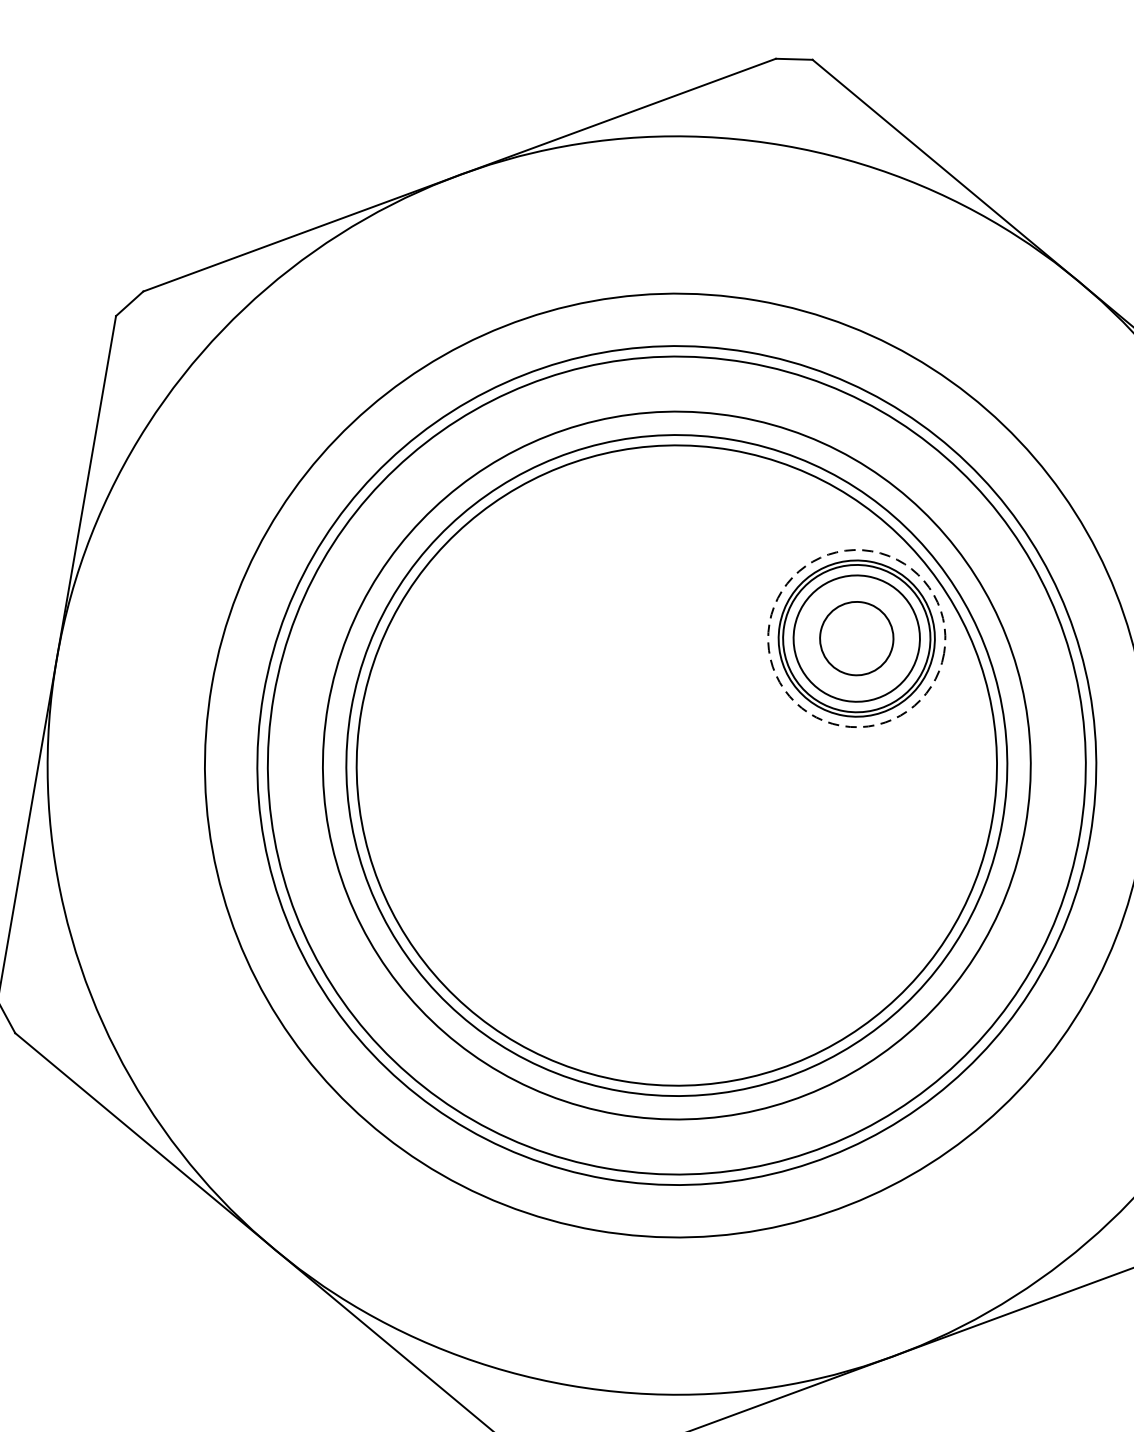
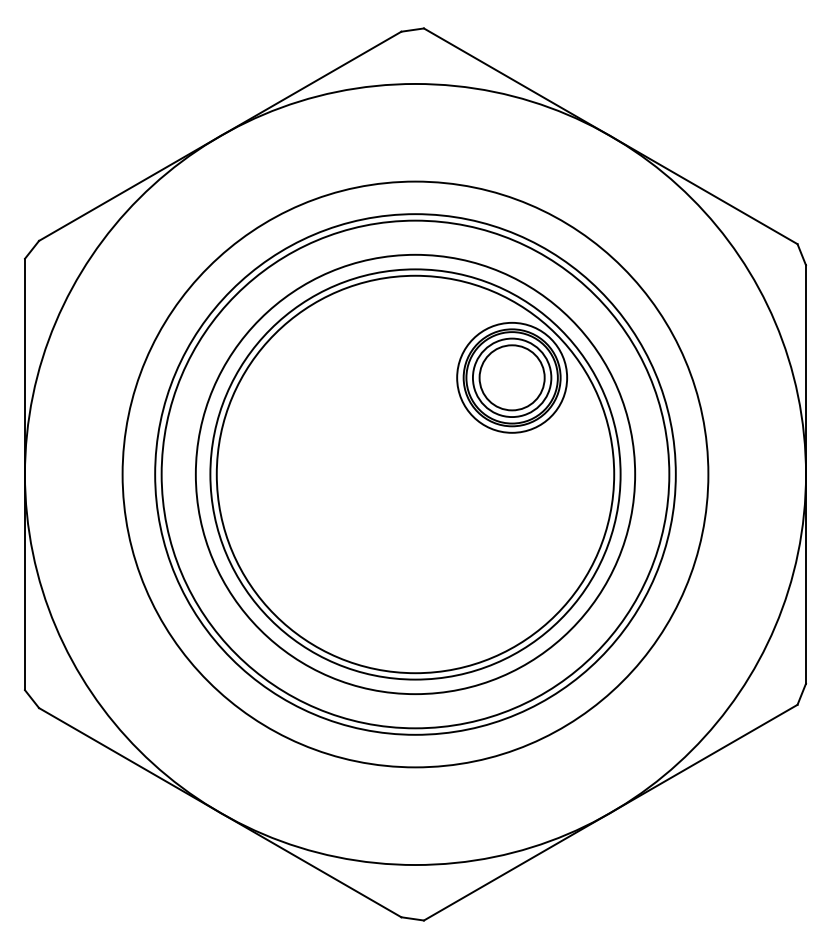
circle: (855, 637) -> (511, 377), size x1.43
circle: (857, 638) -> (512, 377), dashed -> solid

